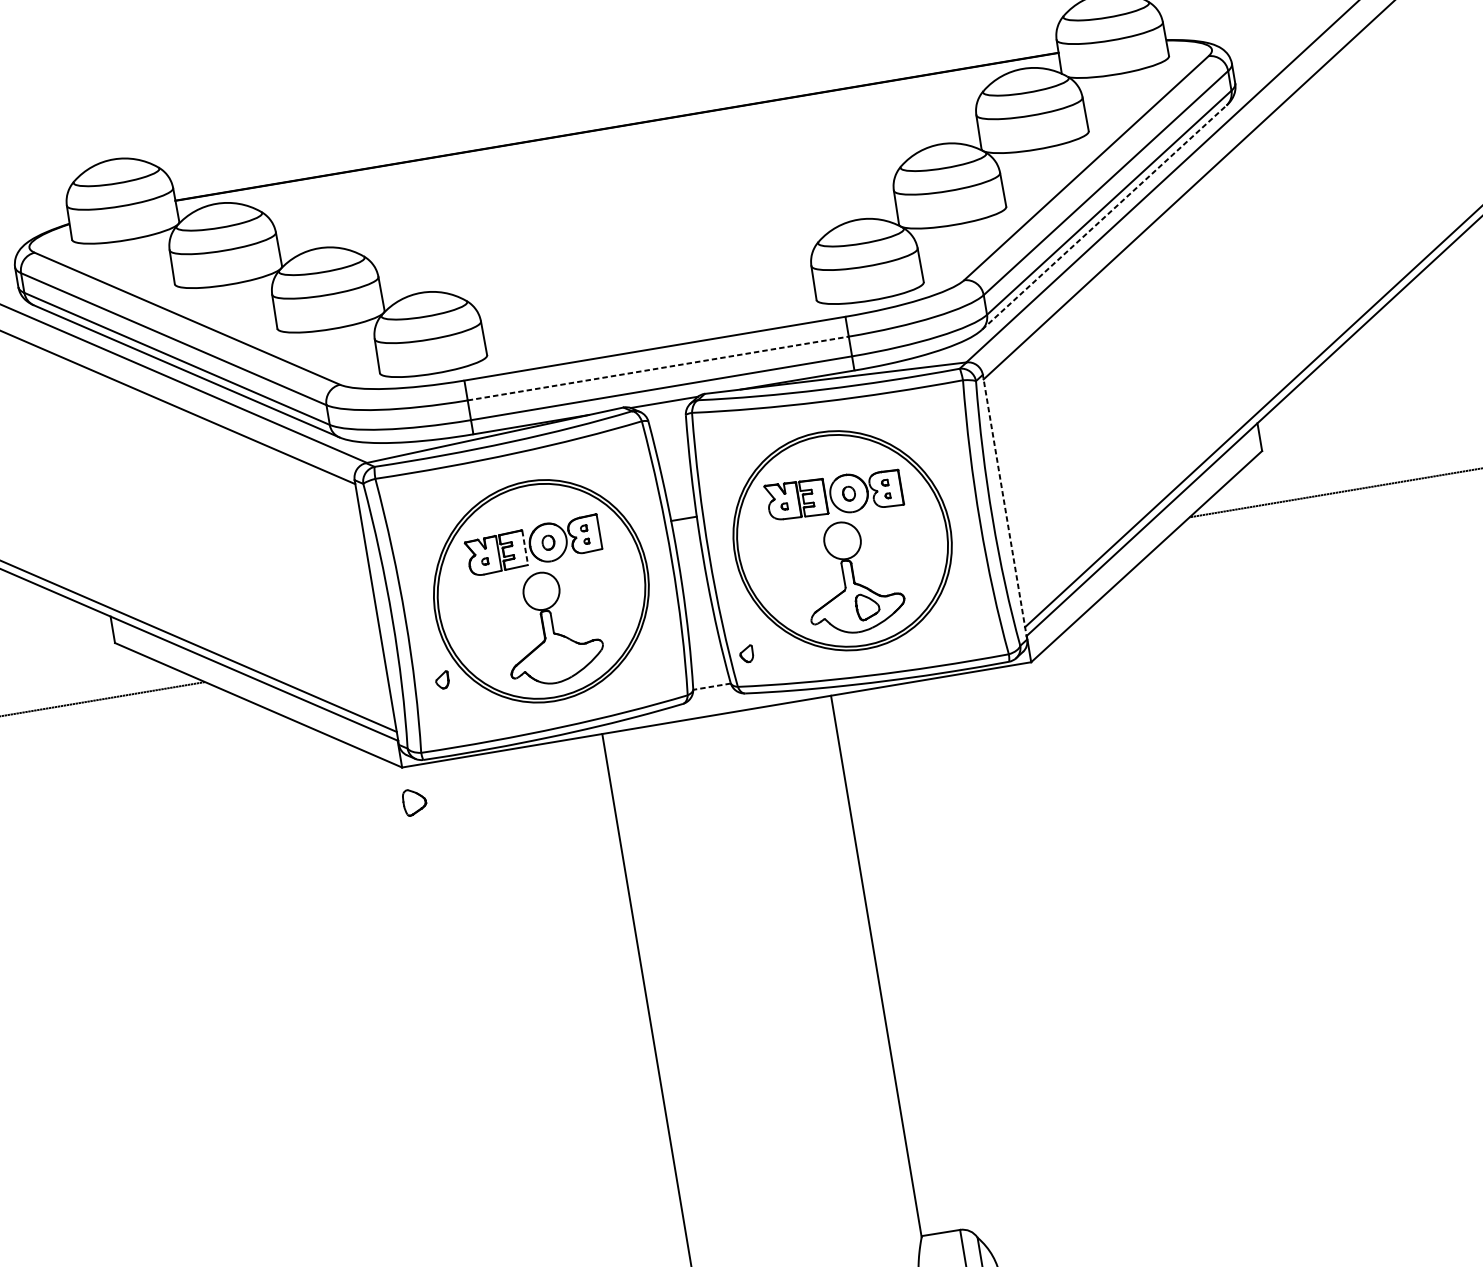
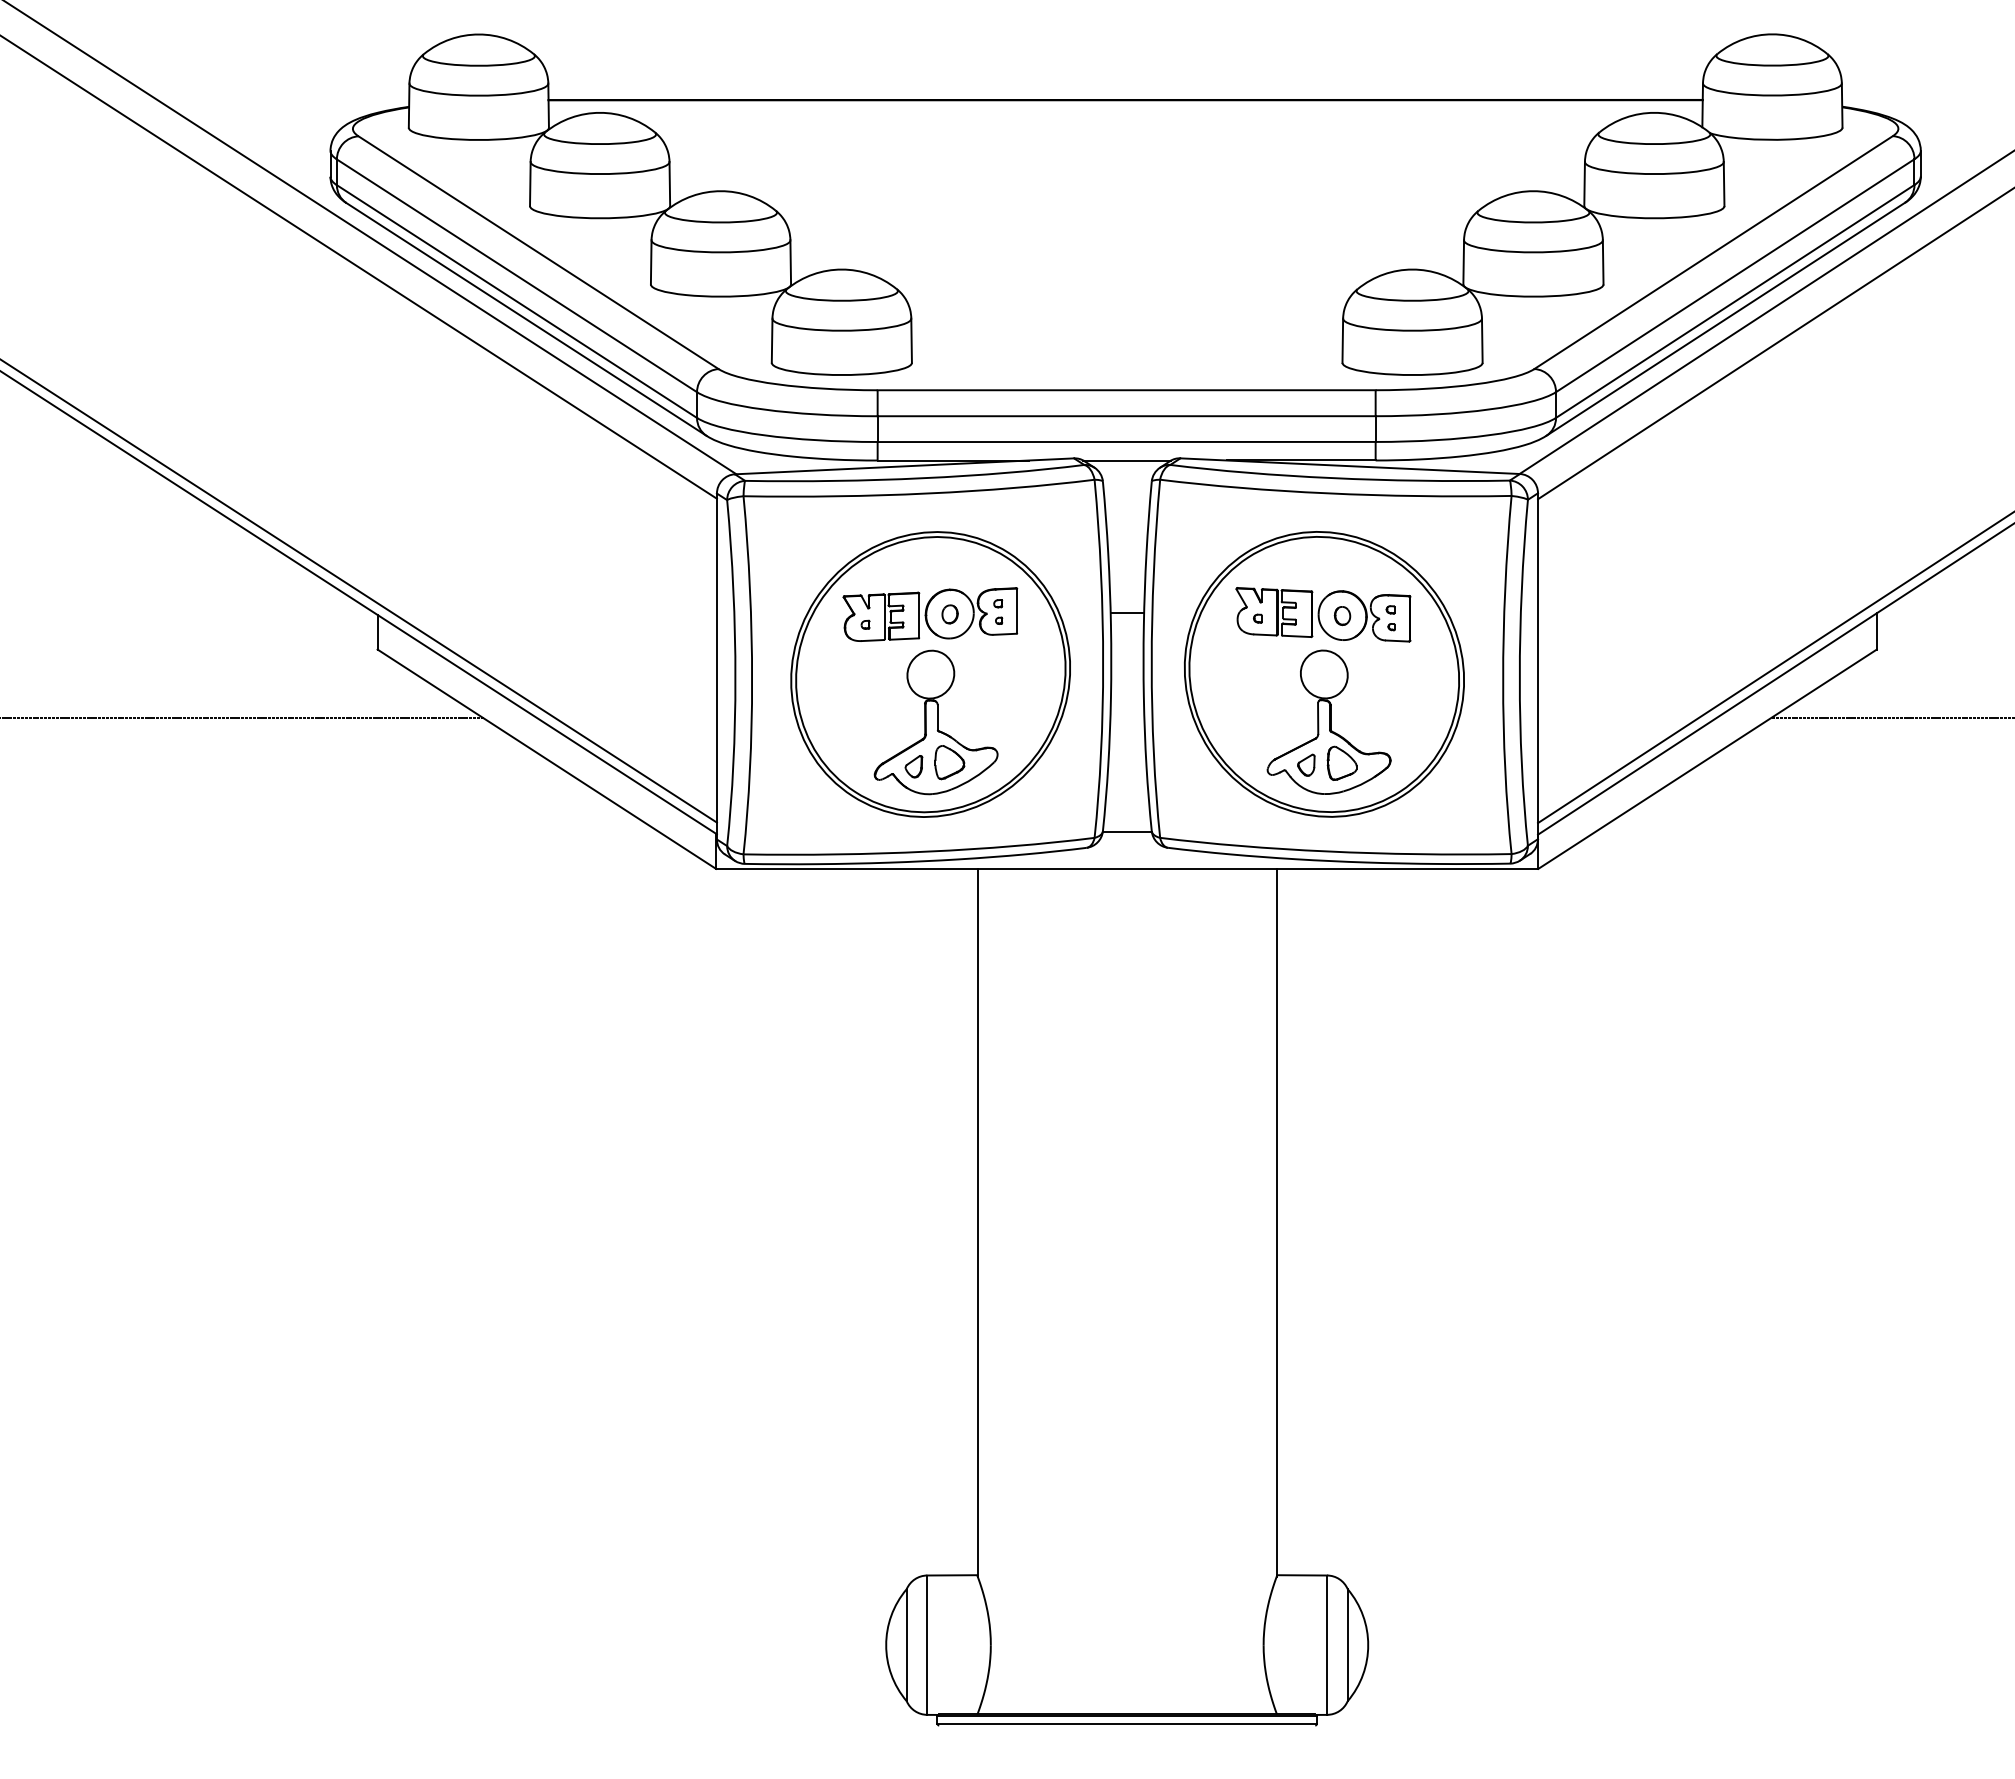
line: (1104, 217) -> (1725, 319), dashed -> solid
line: (658, 368) -> (1127, 416), dashed -> solid
line: (1005, 507) -> (1538, 666), dashed -> solid
line: (525, 547) -> (919, 615), dashed -> solid
part: (746, 653) -> (1306, 764), moved
part: (442, 680) -> (913, 766), moved
line: (712, 686) -> (1127, 832), dashed -> solid
part: (414, 802) -> (949, 762), moved

